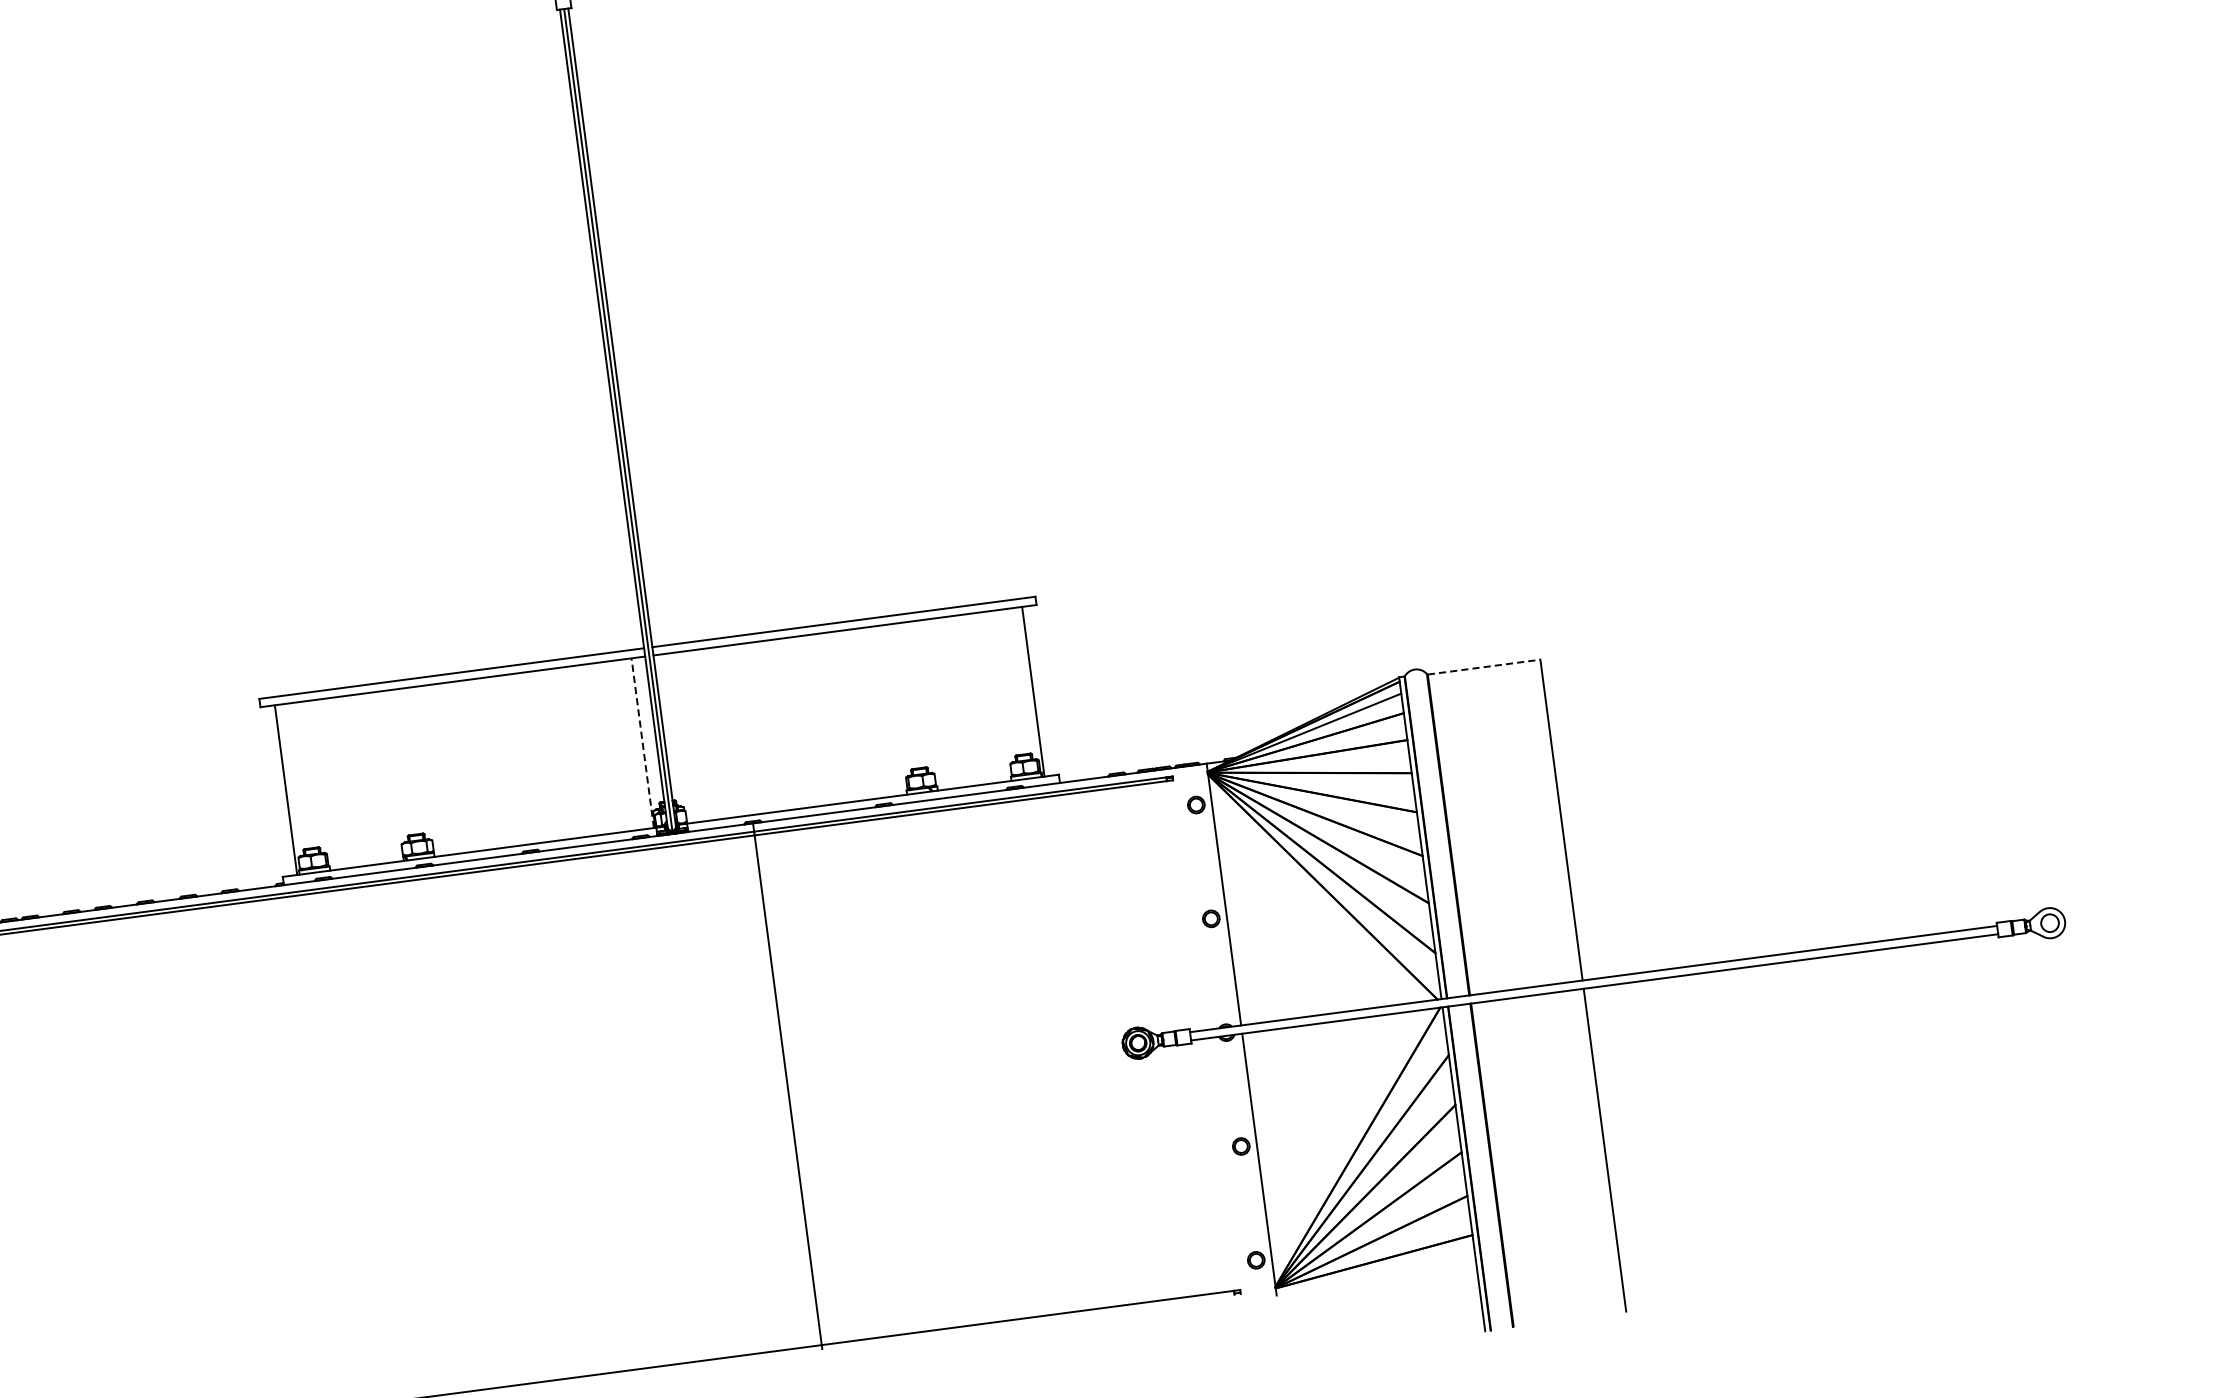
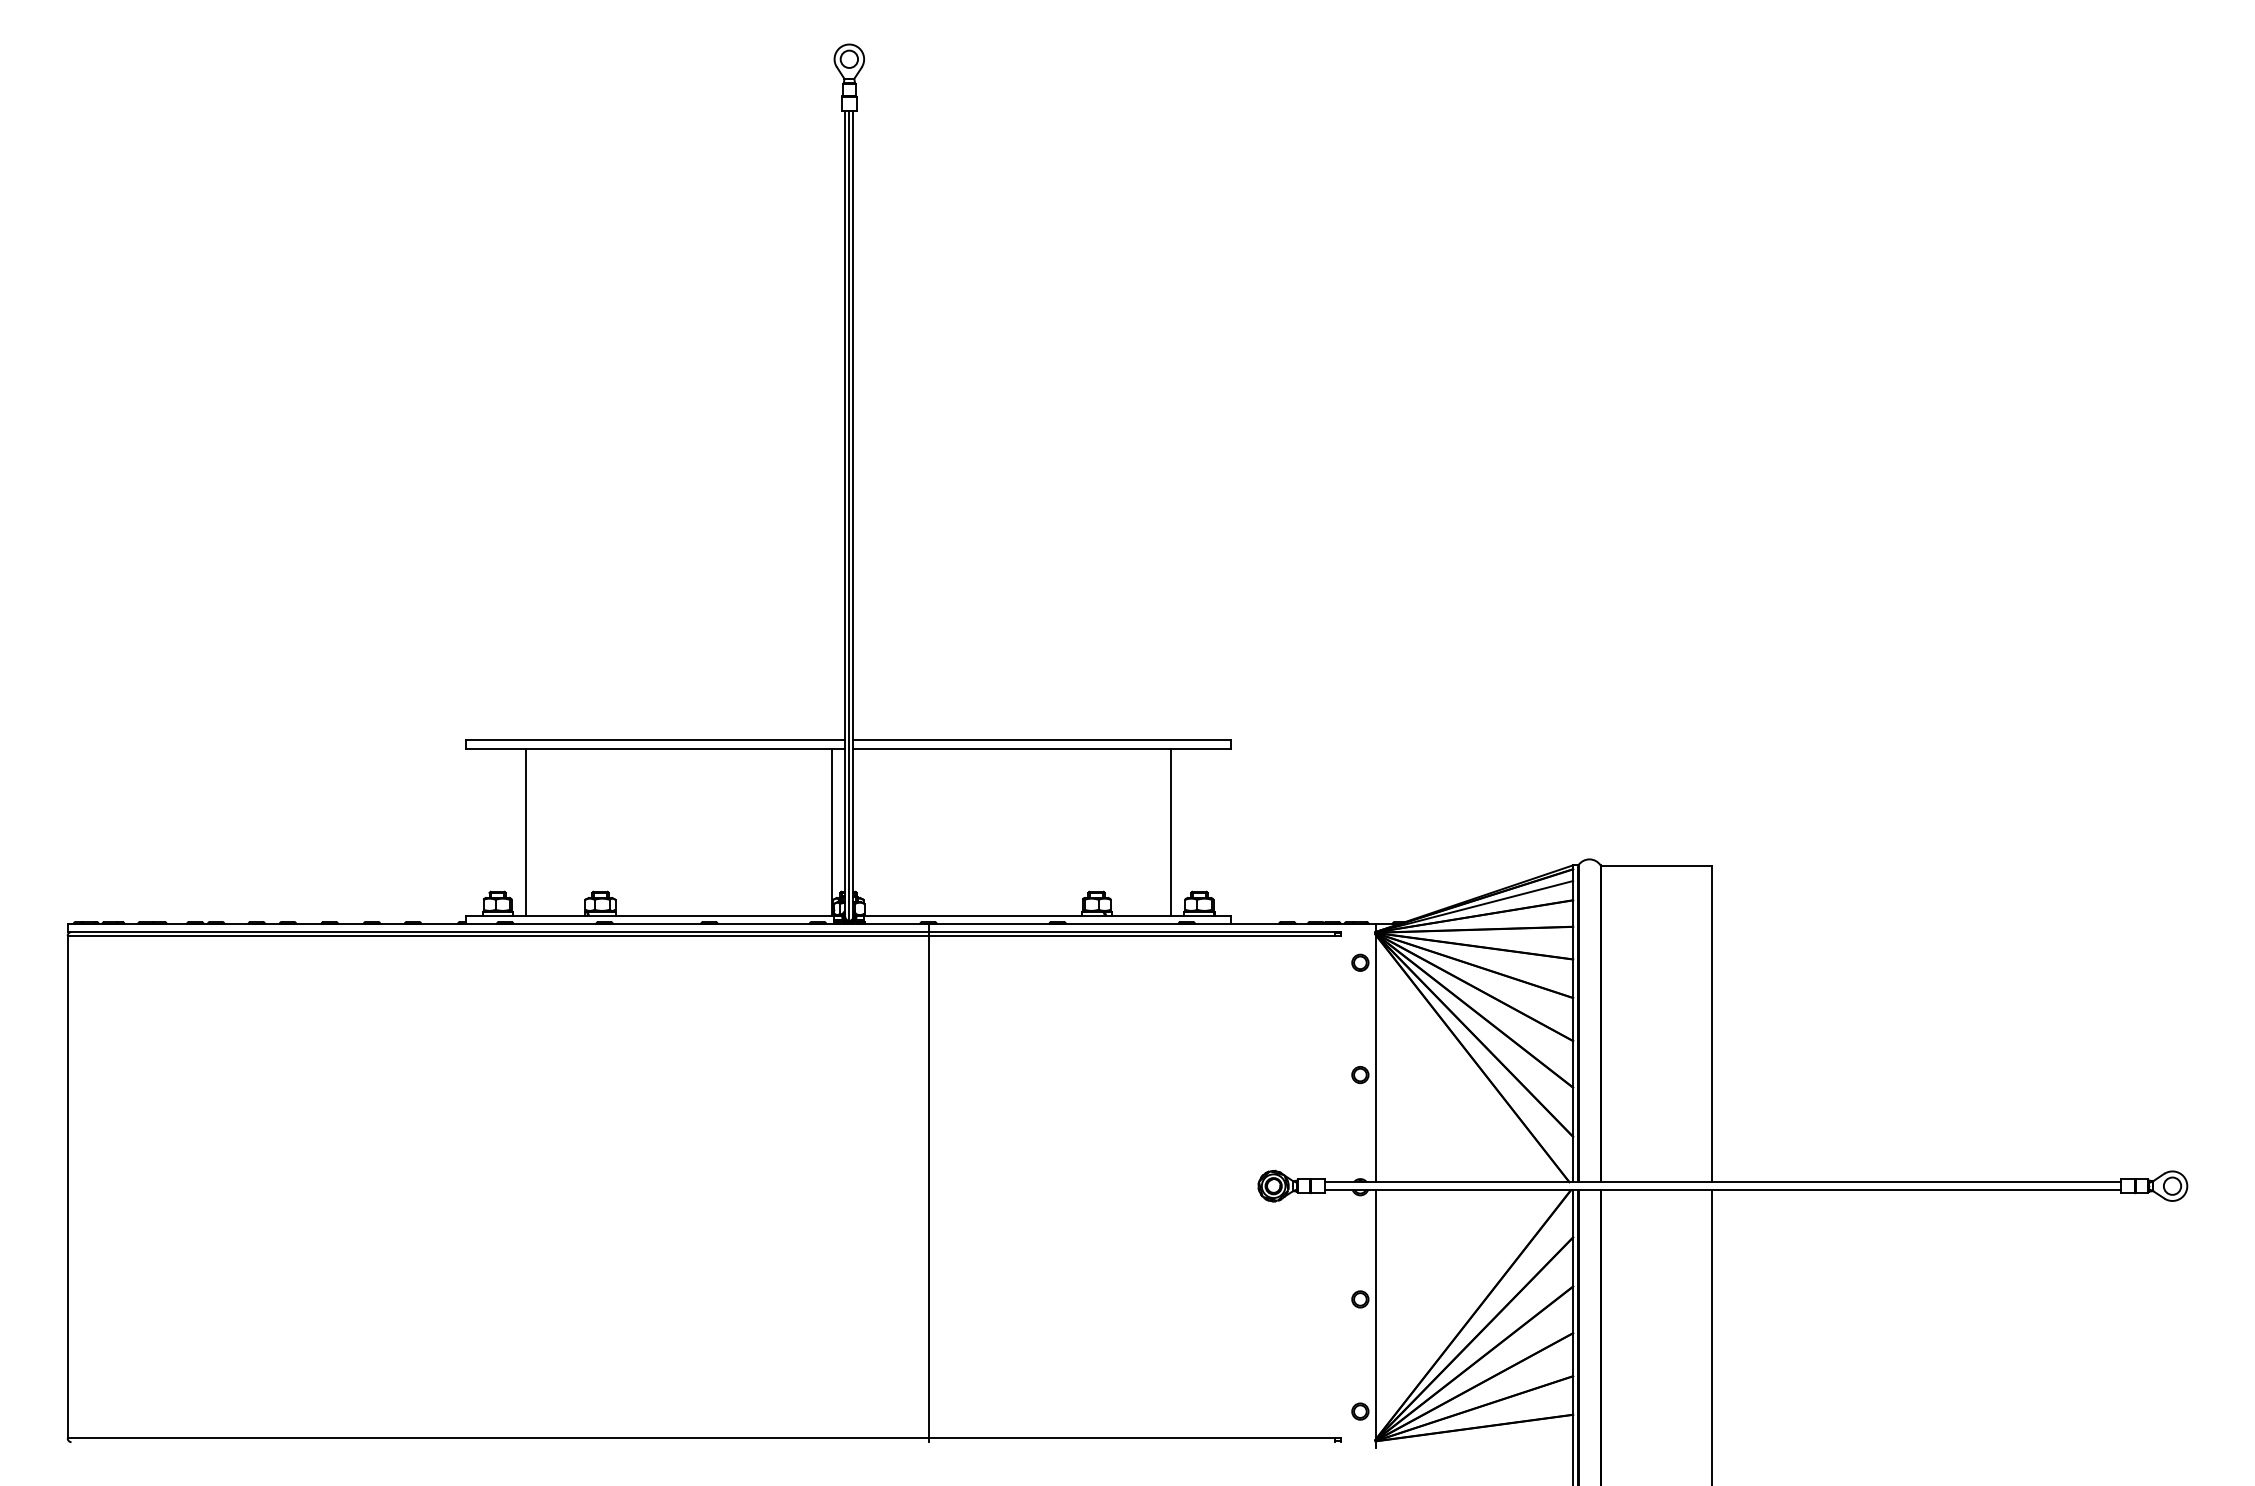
line: (1484, 666) -> (1657, 865), dashed -> solid
line: (1032, 691) -> (1170, 831), moved
line: (642, 743) -> (831, 832), dashed -> solid
line: (286, 789) -> (526, 831), moved

